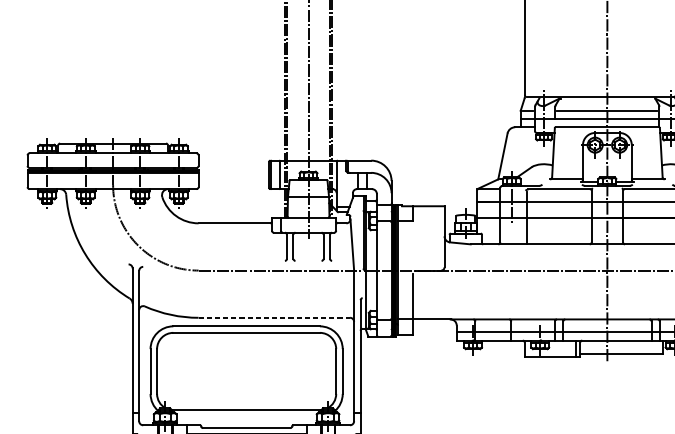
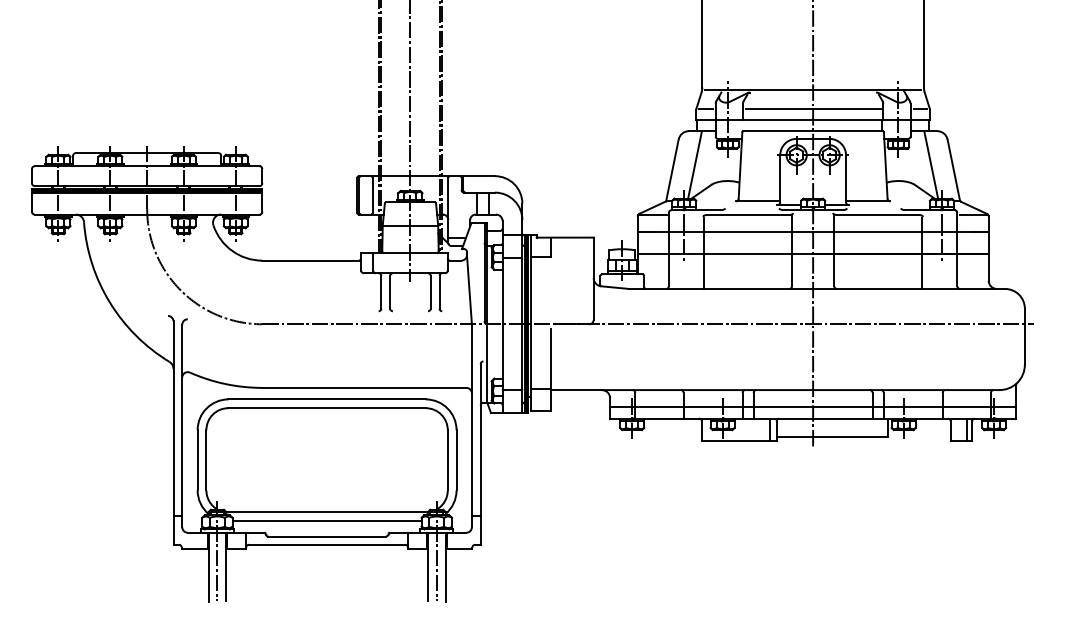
line: (519, 151) -> (694, 164), added
line: (274, 317) -> (364, 387), dashed -> solid
line: (246, 416) -> (326, 521), added

